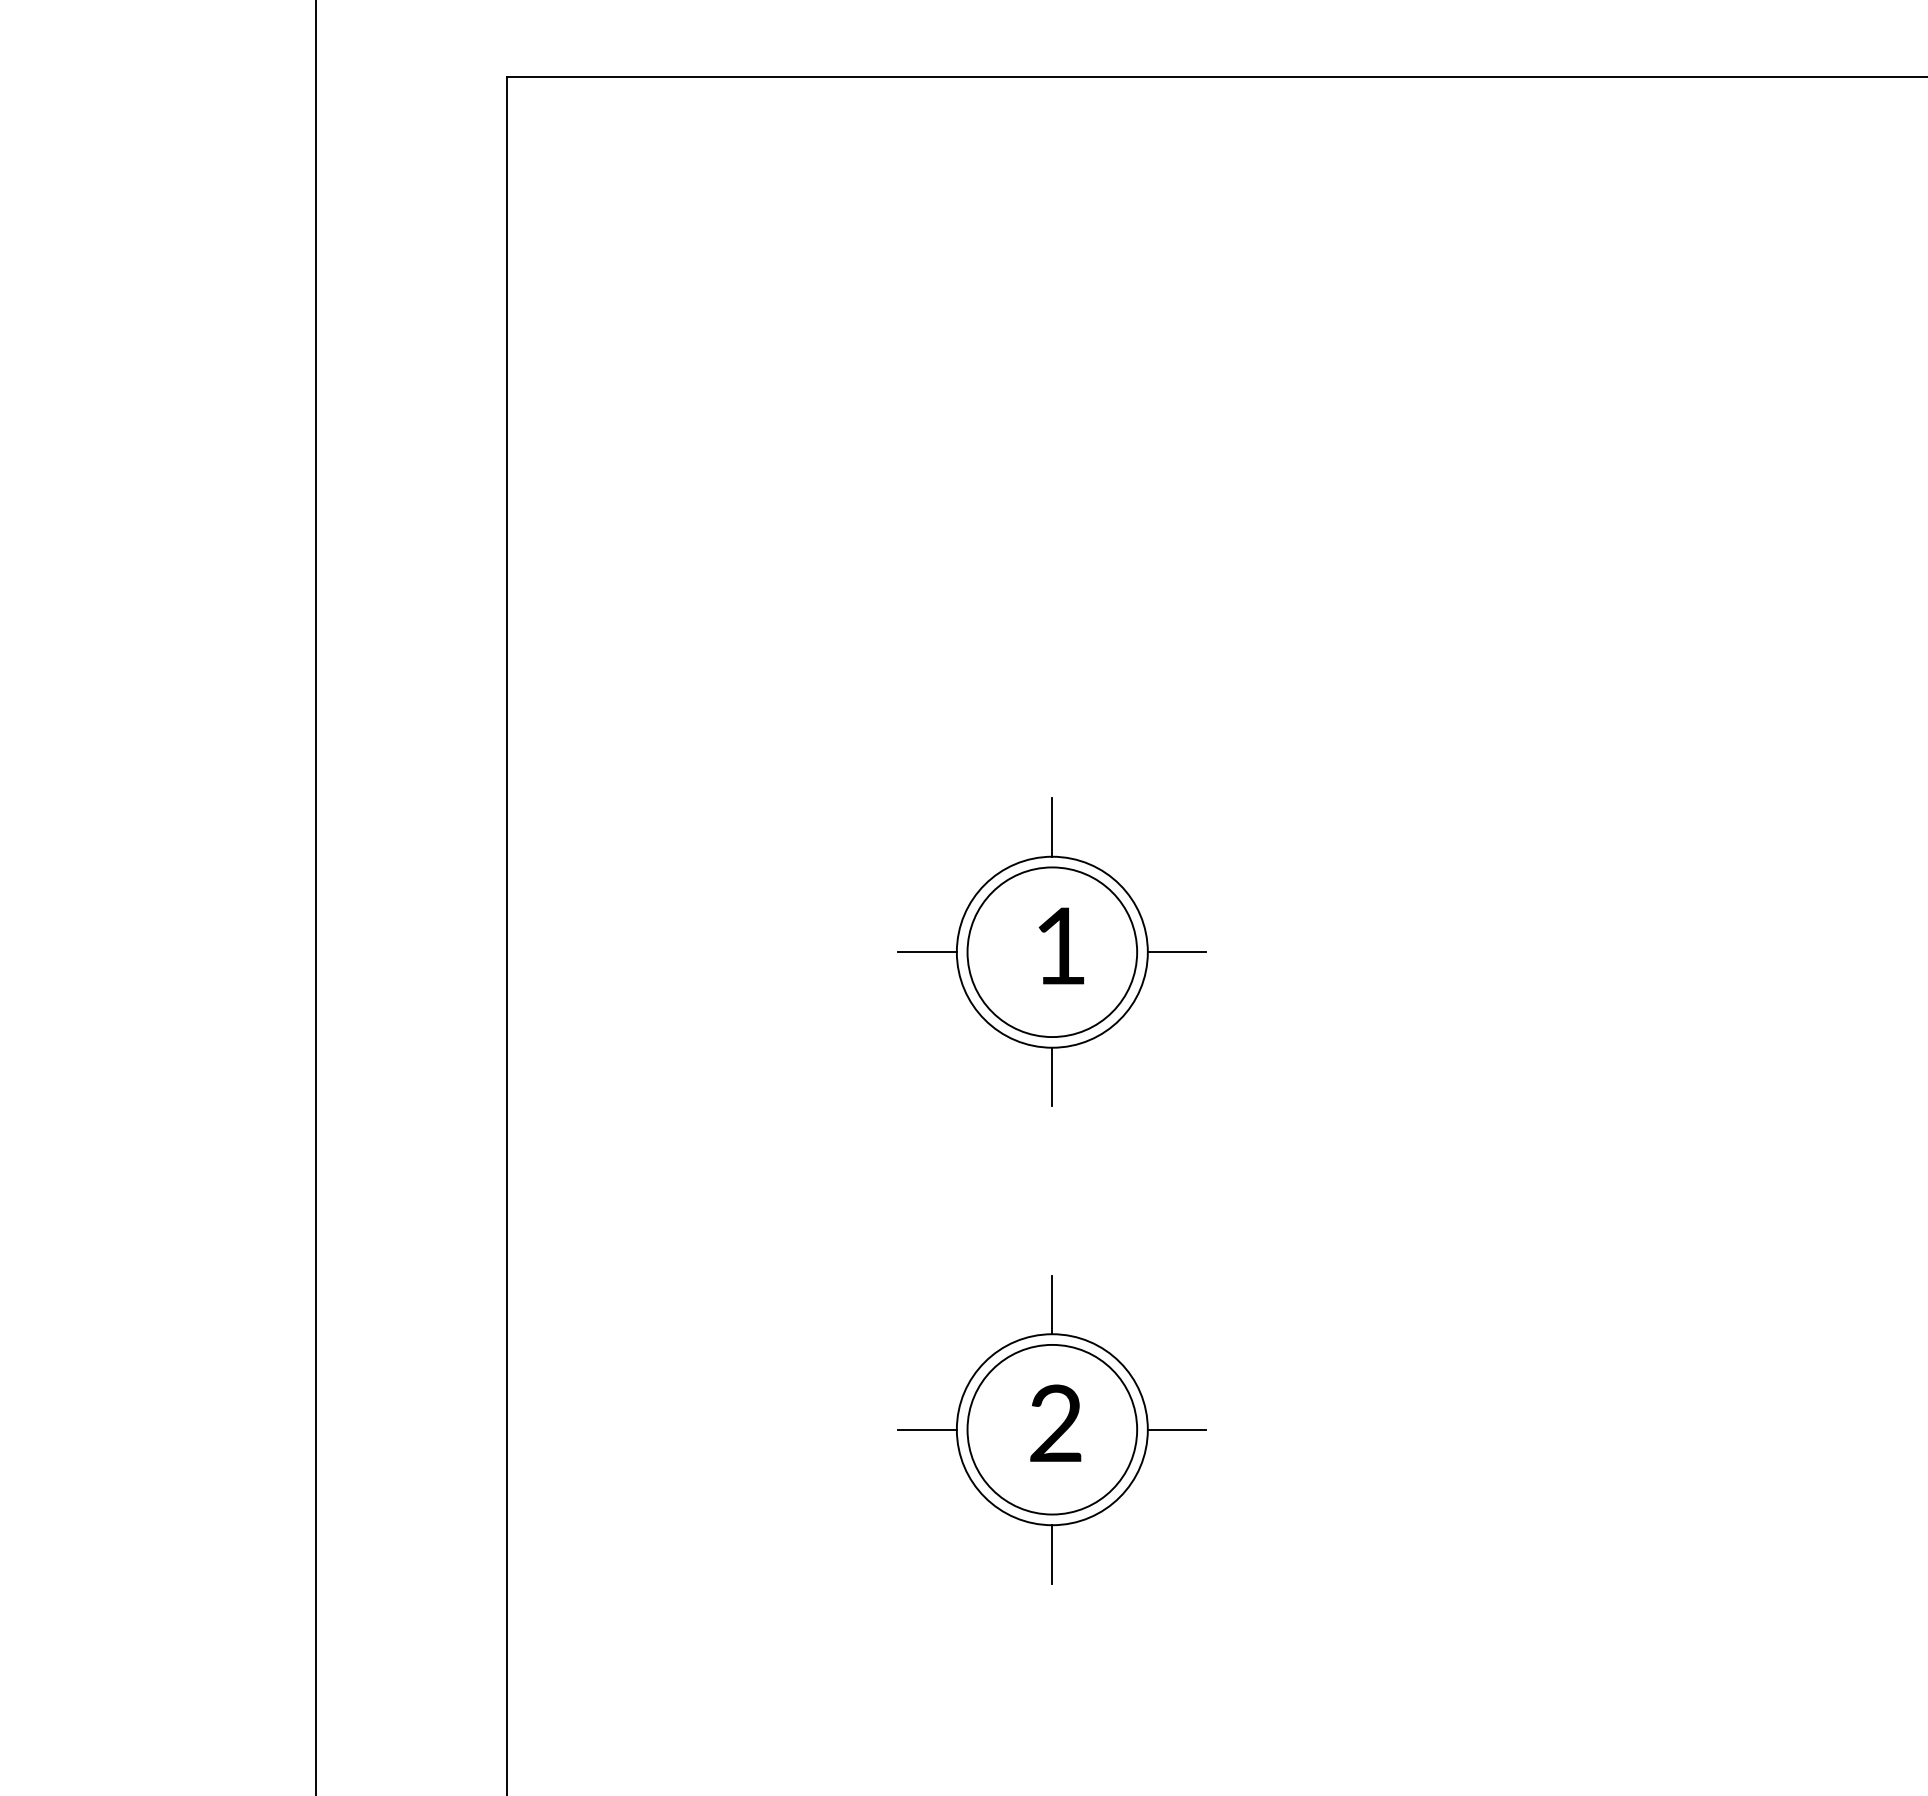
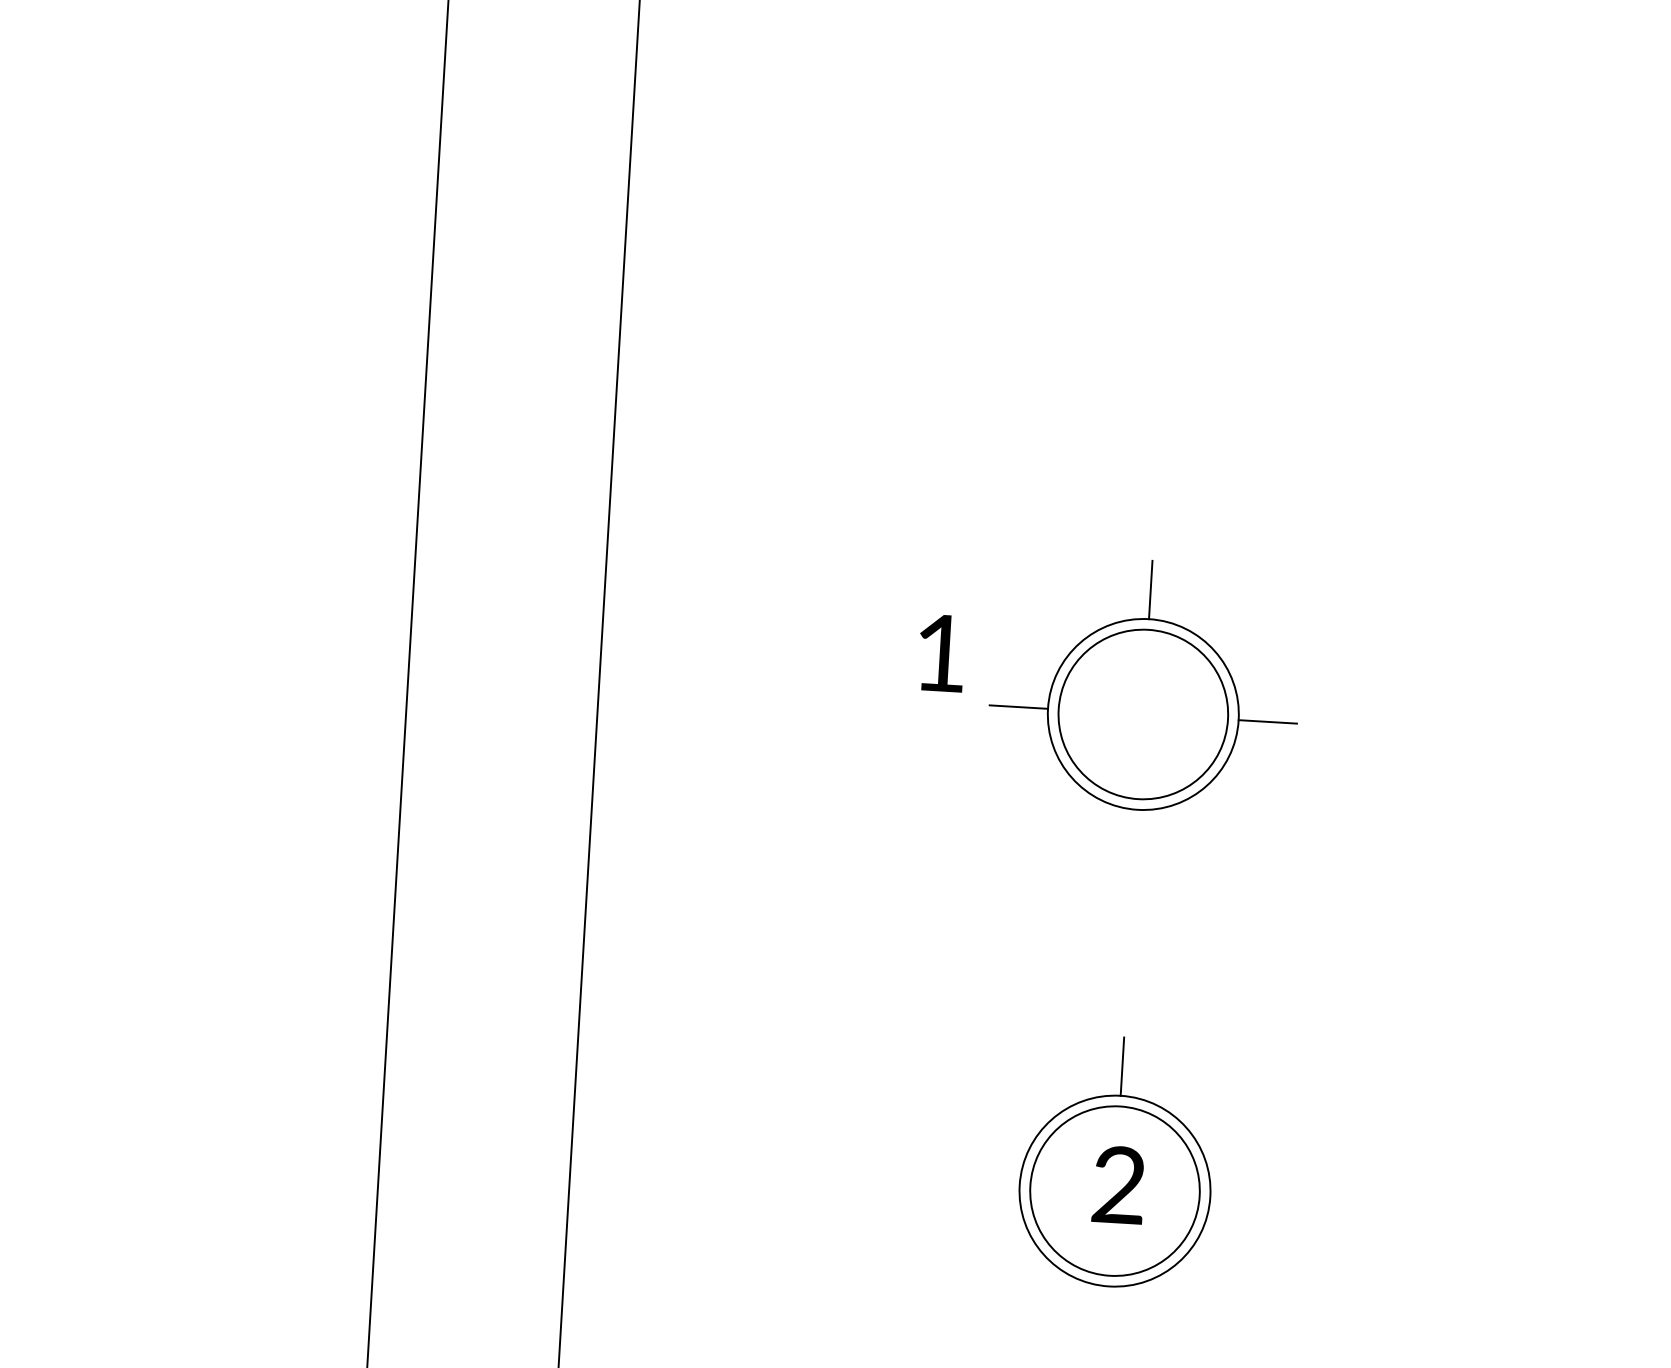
text: (1060, 945) -> (940, 652), moved
line: (1052, 1076) -> (1136, 838), removed
line: (927, 1429) -> (990, 1183), removed
line: (1176, 1429) -> (1238, 1198), removed
line: (1052, 1554) -> (1107, 1315), removed

